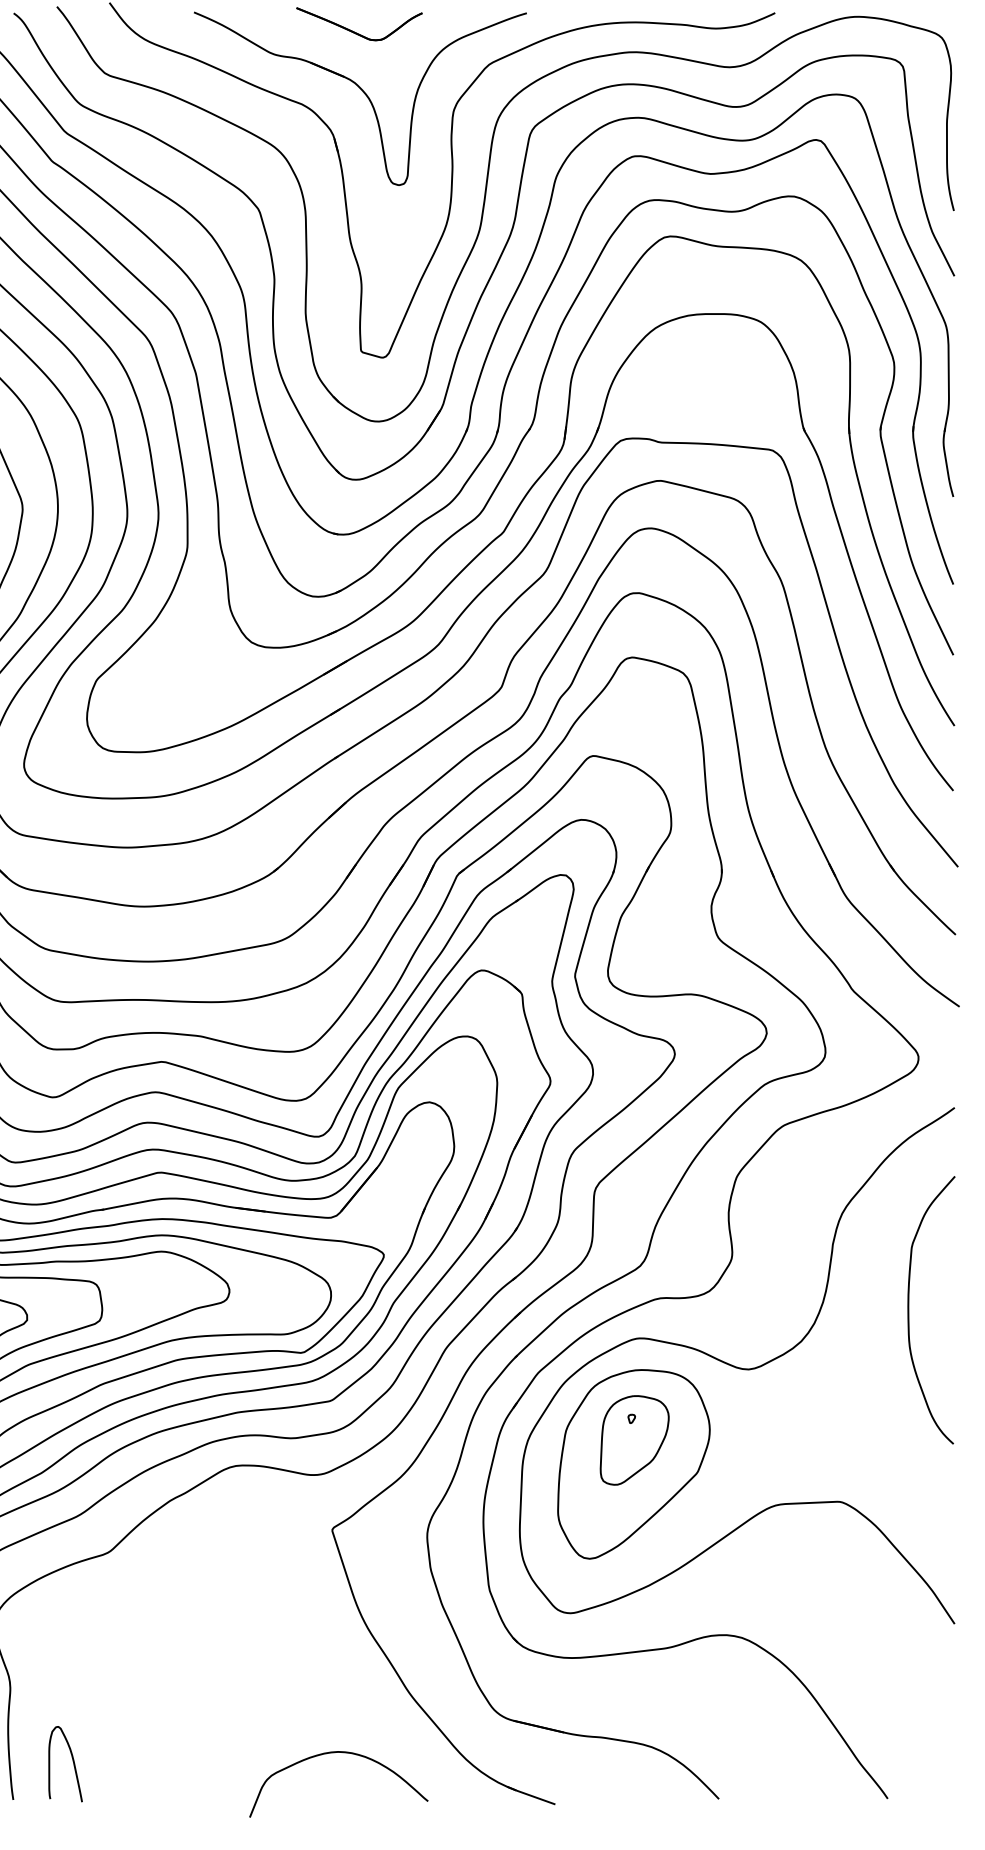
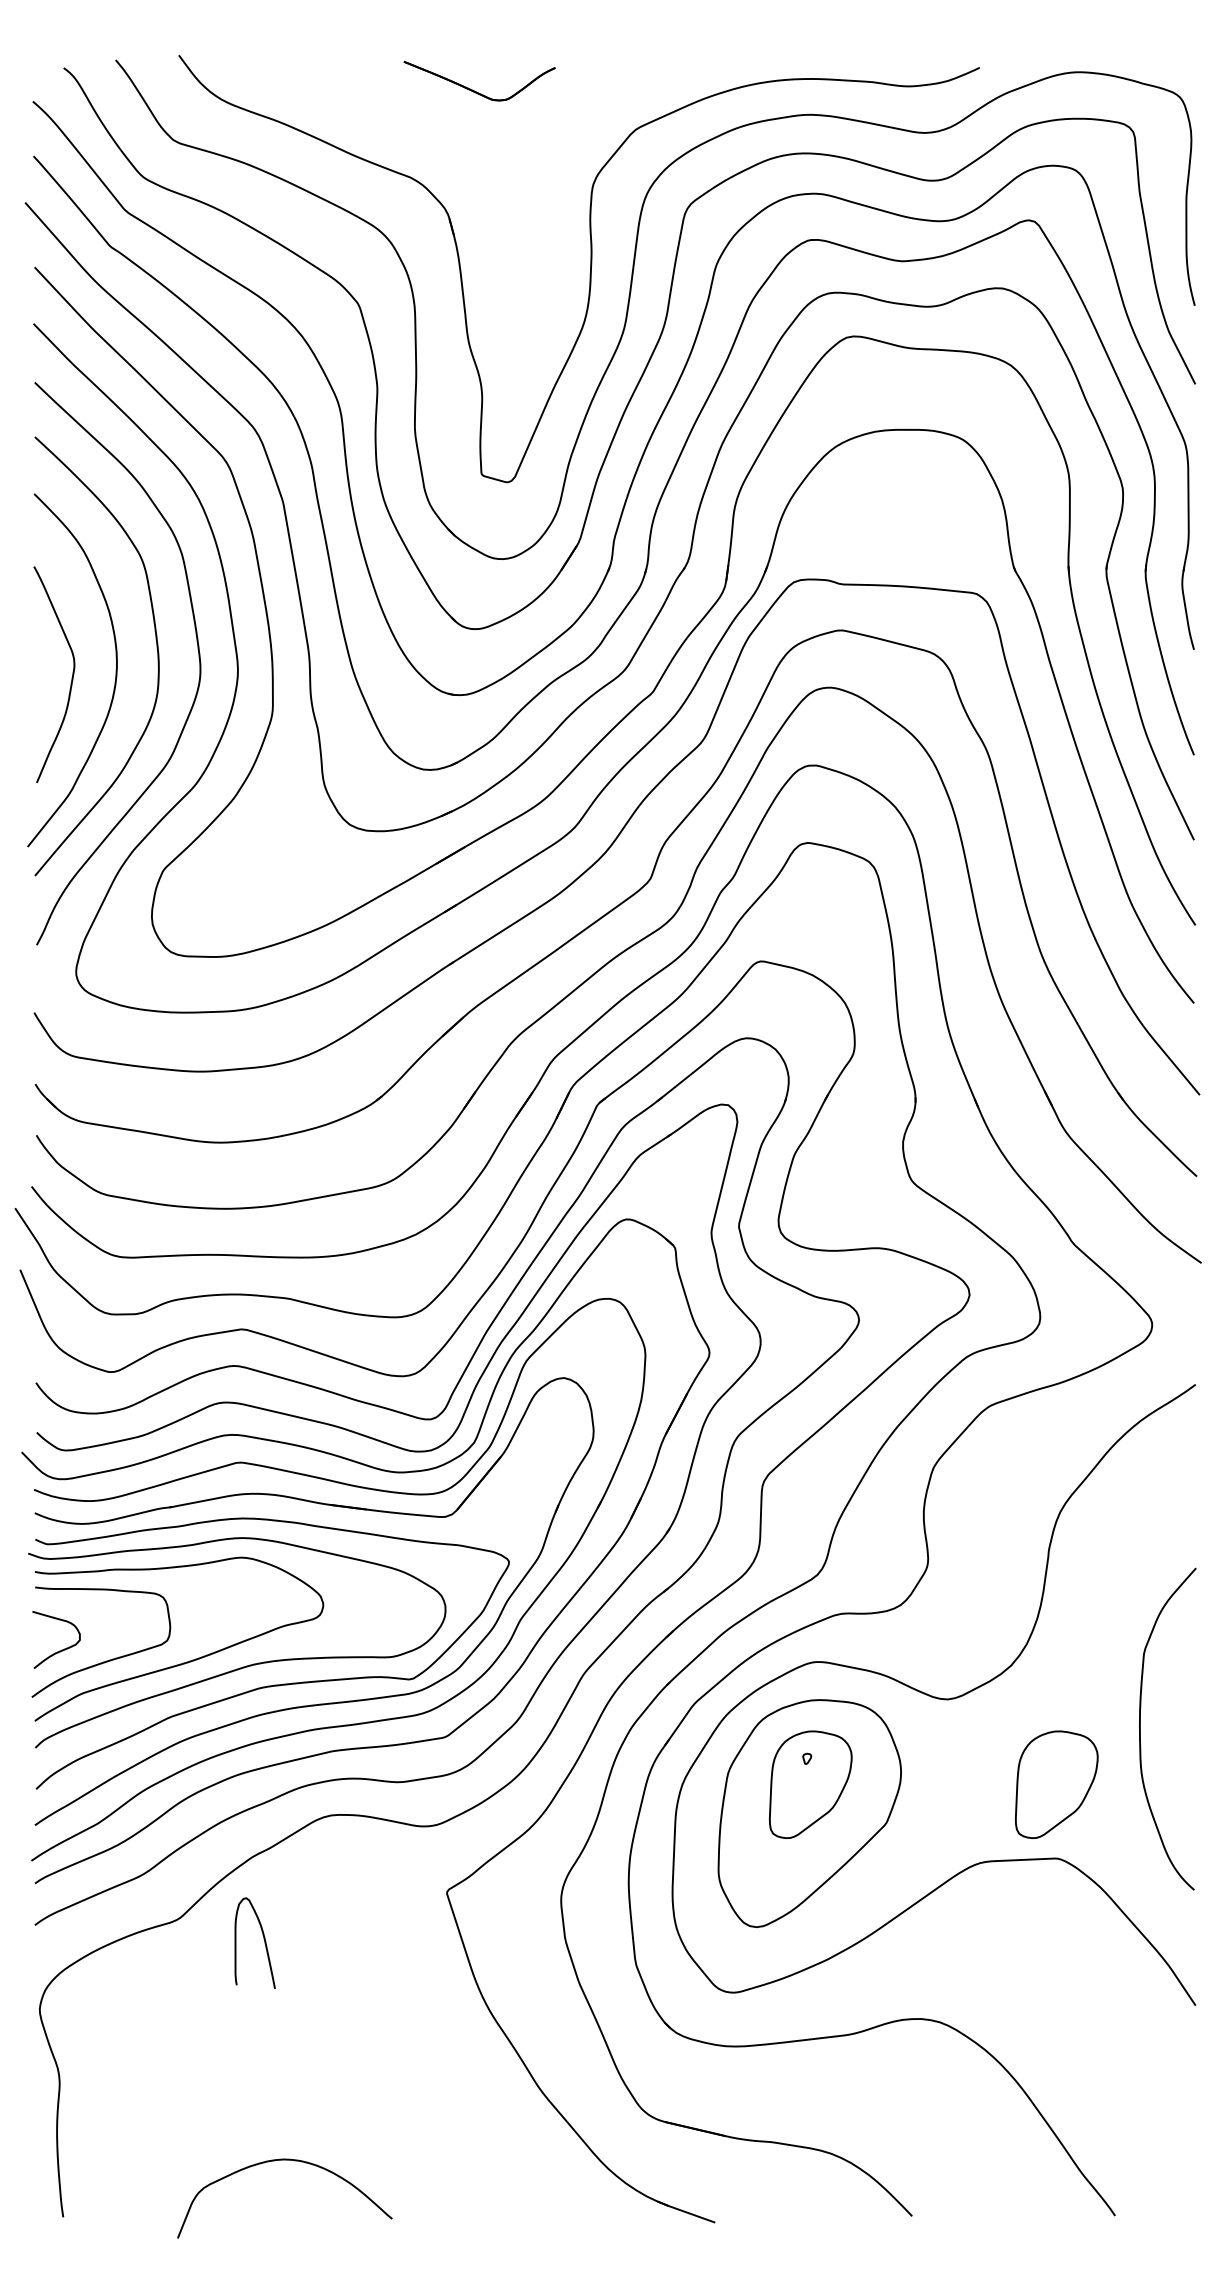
part: (365, 95) -> (486, 166), removed
curve: (908, 1309) -> (1140, 1728), moved
part: (839, 1440) -> (1056, 1784), added
curve: (338, 1752) -> (284, 2160), moved
curve: (72, 1761) -> (263, 1939), moved

